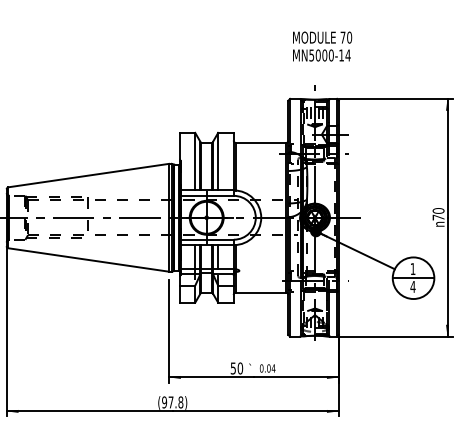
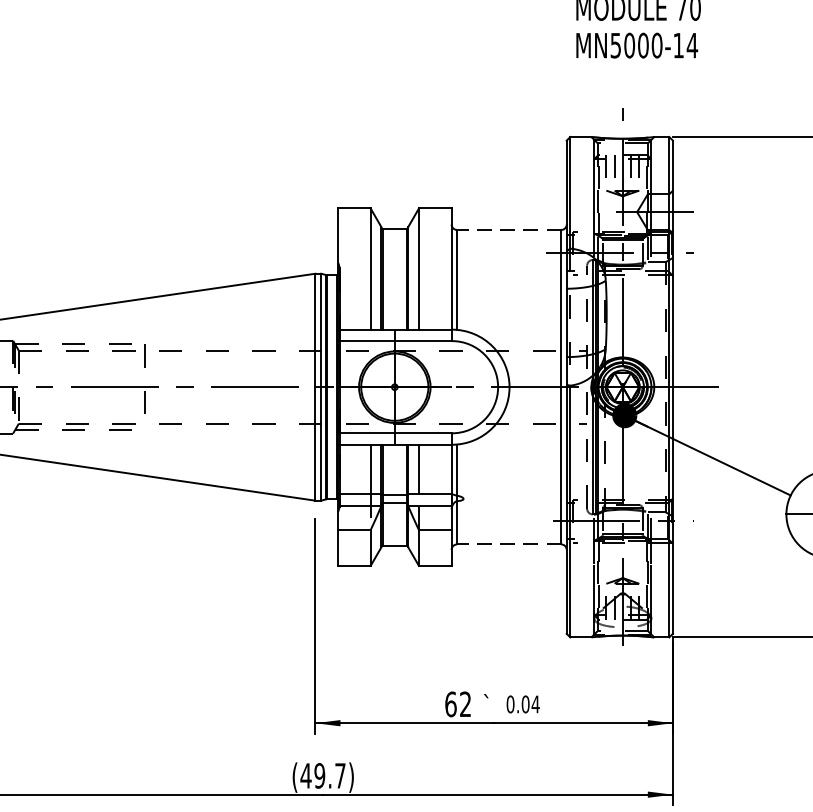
line: (261, 143) -> (510, 230), solid -> dashed
line: (261, 292) -> (510, 544), solid -> dashed
text: (236, 368) -> (457, 704), 50 -> 62
text: (172, 402) -> (322, 775), (97.8) -> (49.7)

